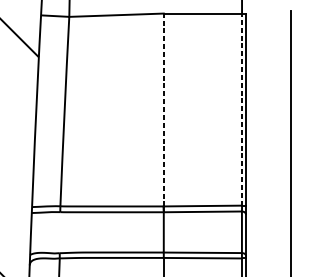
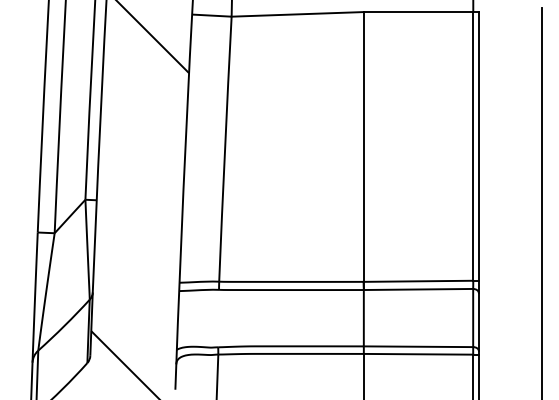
line: (242, 108) -> (473, 145), dashed -> solid
line: (163, 109) -> (363, 146), dashed -> solid

